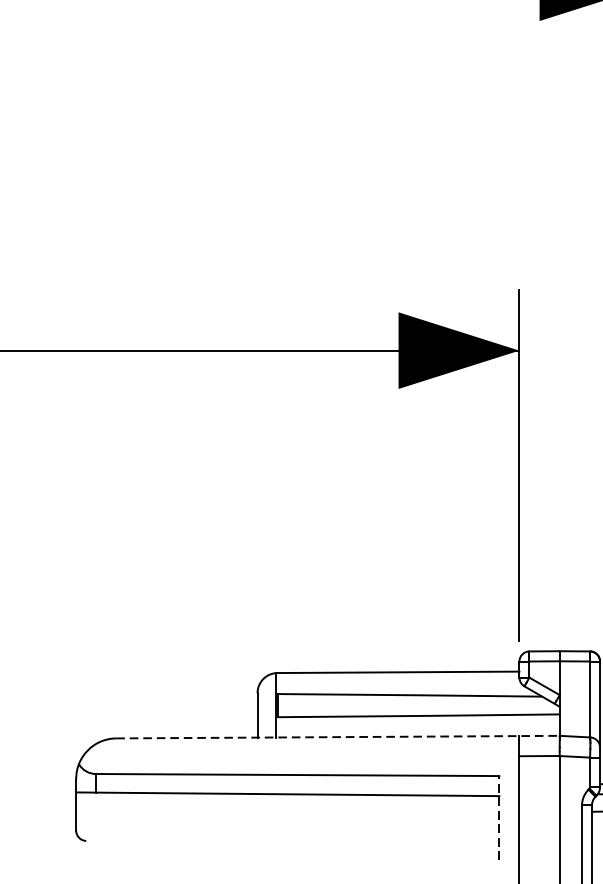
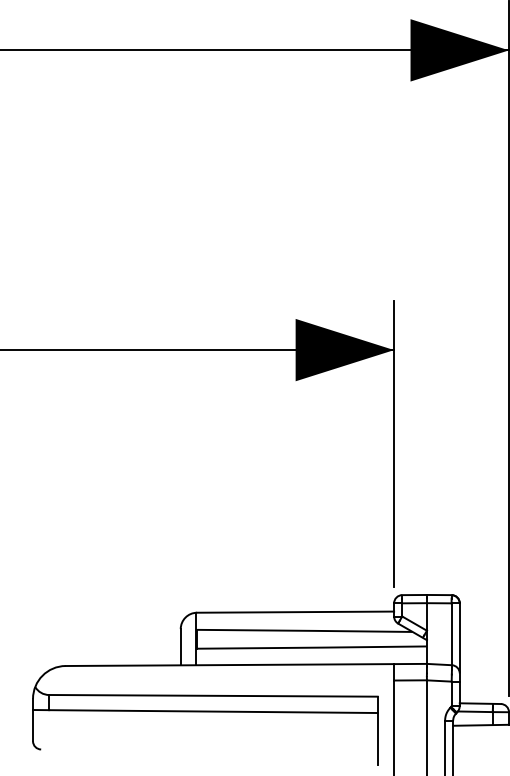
line: (338, 736) -> (246, 664), dashed -> solid
line: (499, 817) -> (377, 730), dashed -> solid

